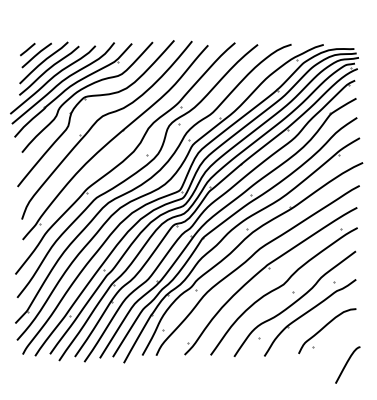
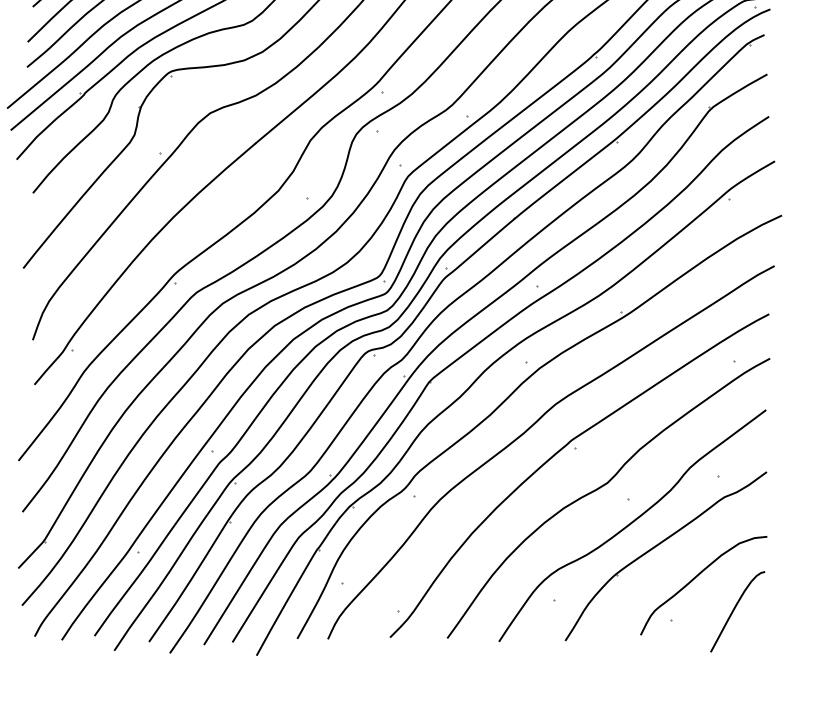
curve: (347, 364) -> (736, 610), moved

